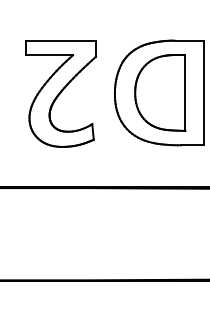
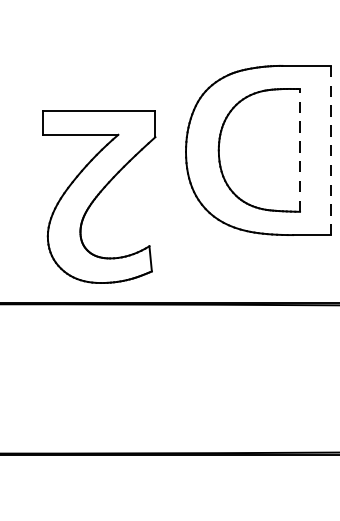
line: (185, 92) -> (300, 149), solid -> dashed
part: (60, 93) -> (98, 196), moved
line: (204, 93) -> (330, 151), solid -> dashed

